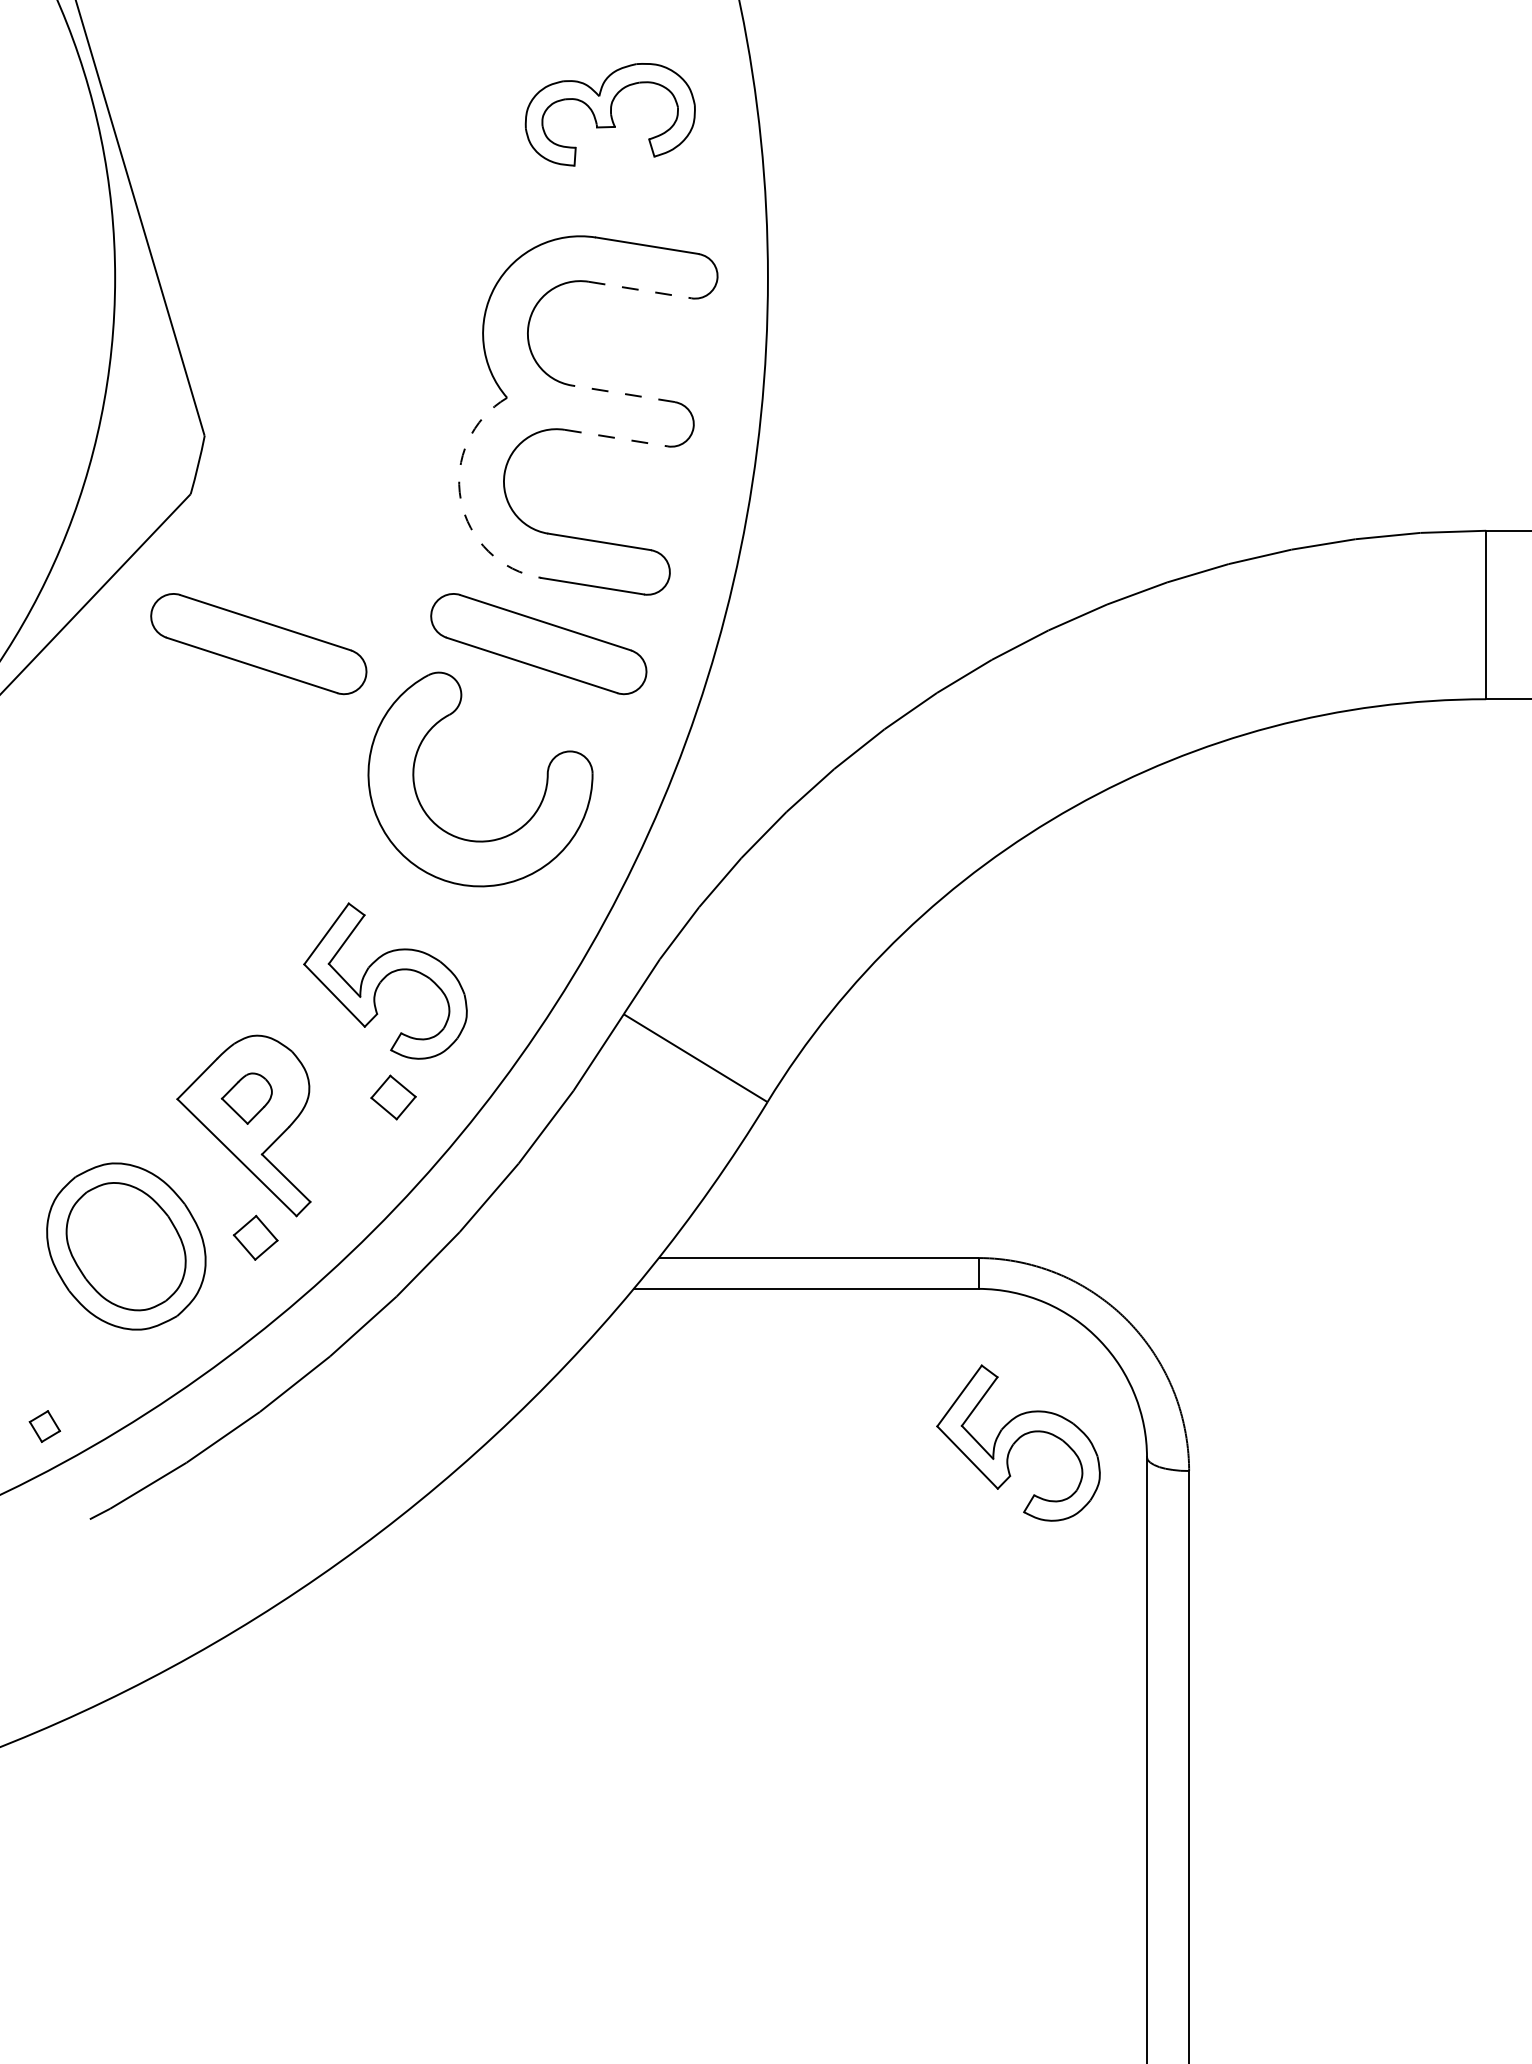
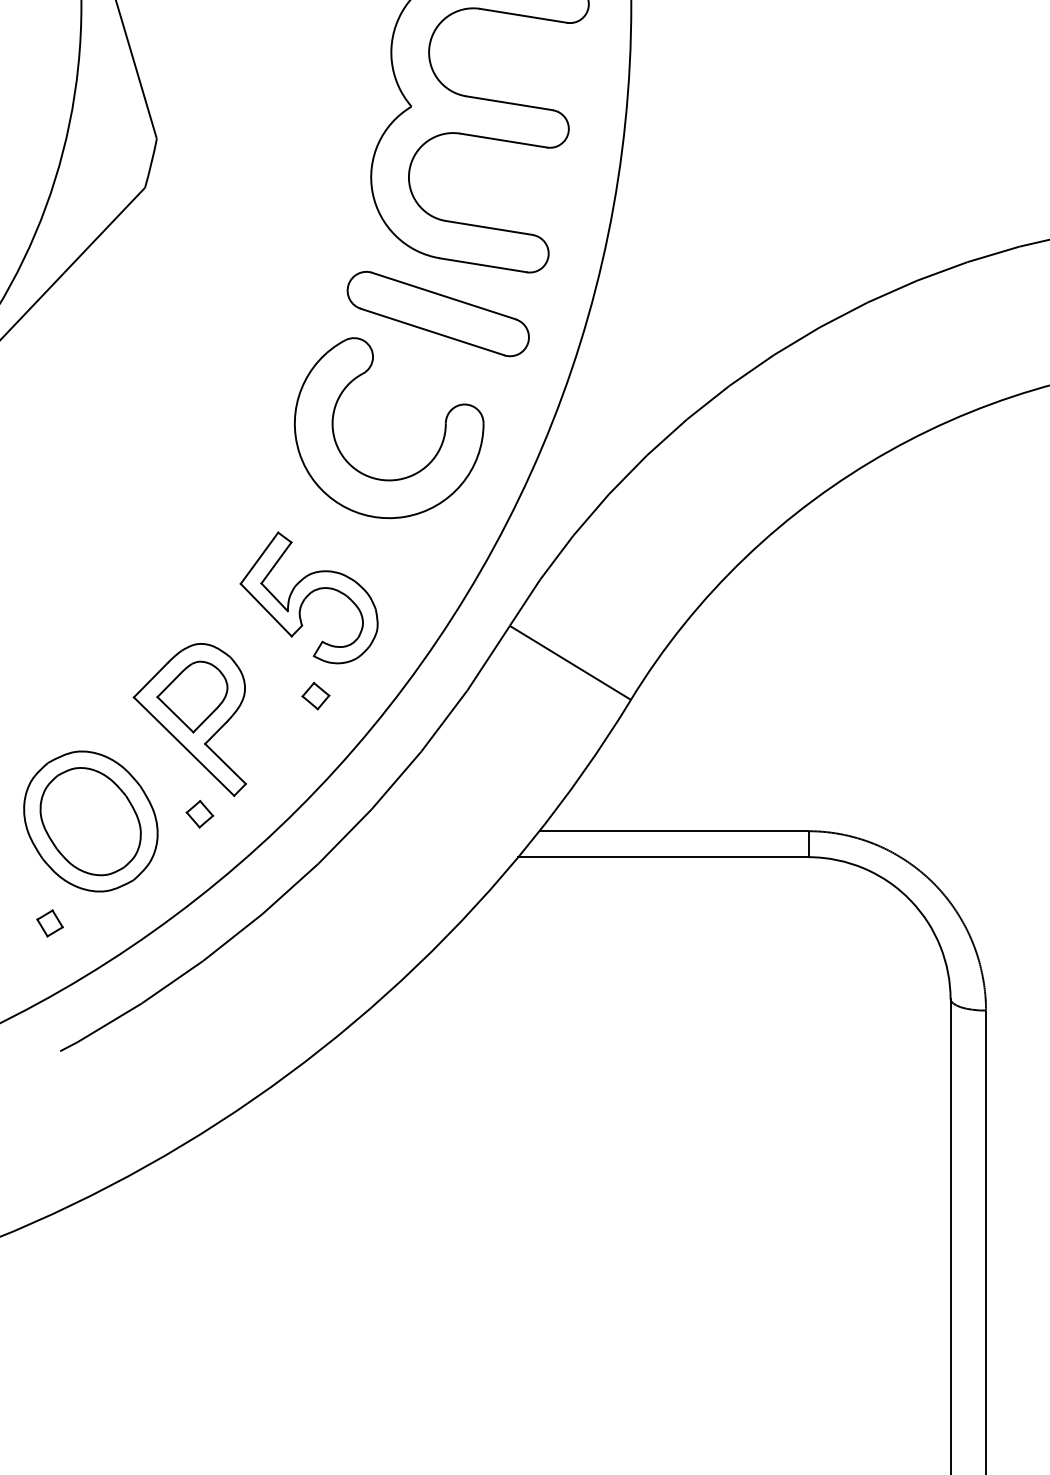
line: (640, 290) -> (523, 16), dashed -> solid
line: (623, 393) -> (509, 103), dashed -> solid
line: (616, 438) -> (503, 140), dashed -> solid
arc: (460, 499) -> (372, 192), dashed -> solid
part: (258, 644) -> (202, 314), removed
part: (393, 1097) -> (315, 695), size x0.71
part: (246, 1098) -> (192, 696), size x1.67
part: (255, 1237) -> (199, 813), size x0.71
part: (44, 1426) -> (49, 923), moved
part: (1018, 1442) -> (842, 986), removed

